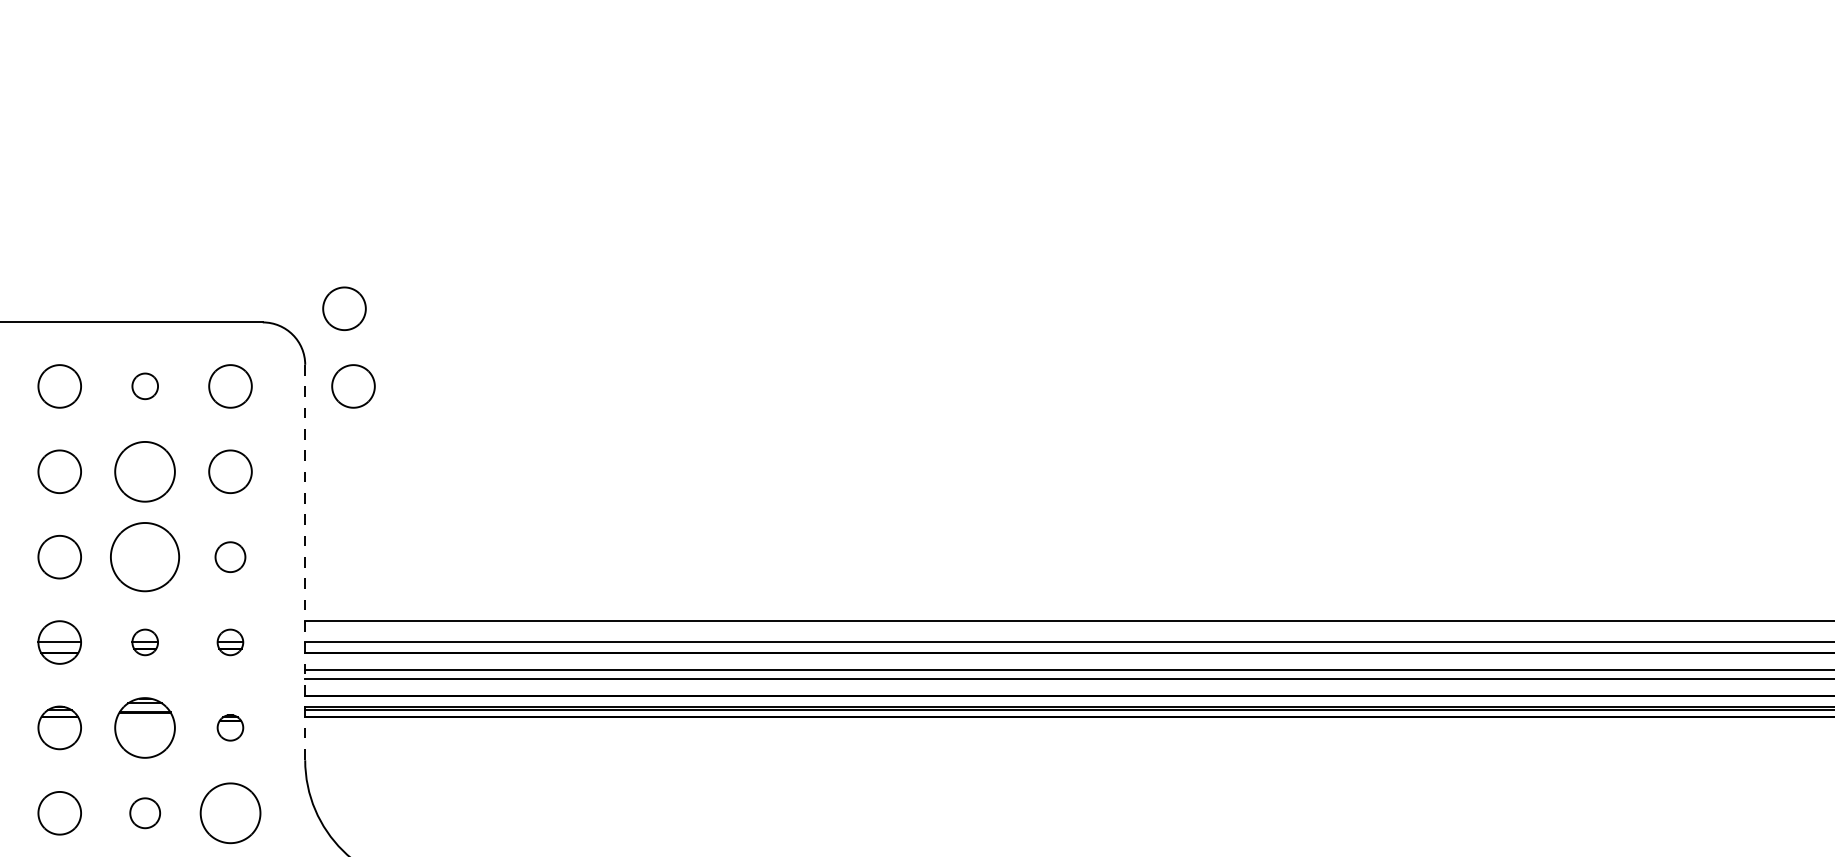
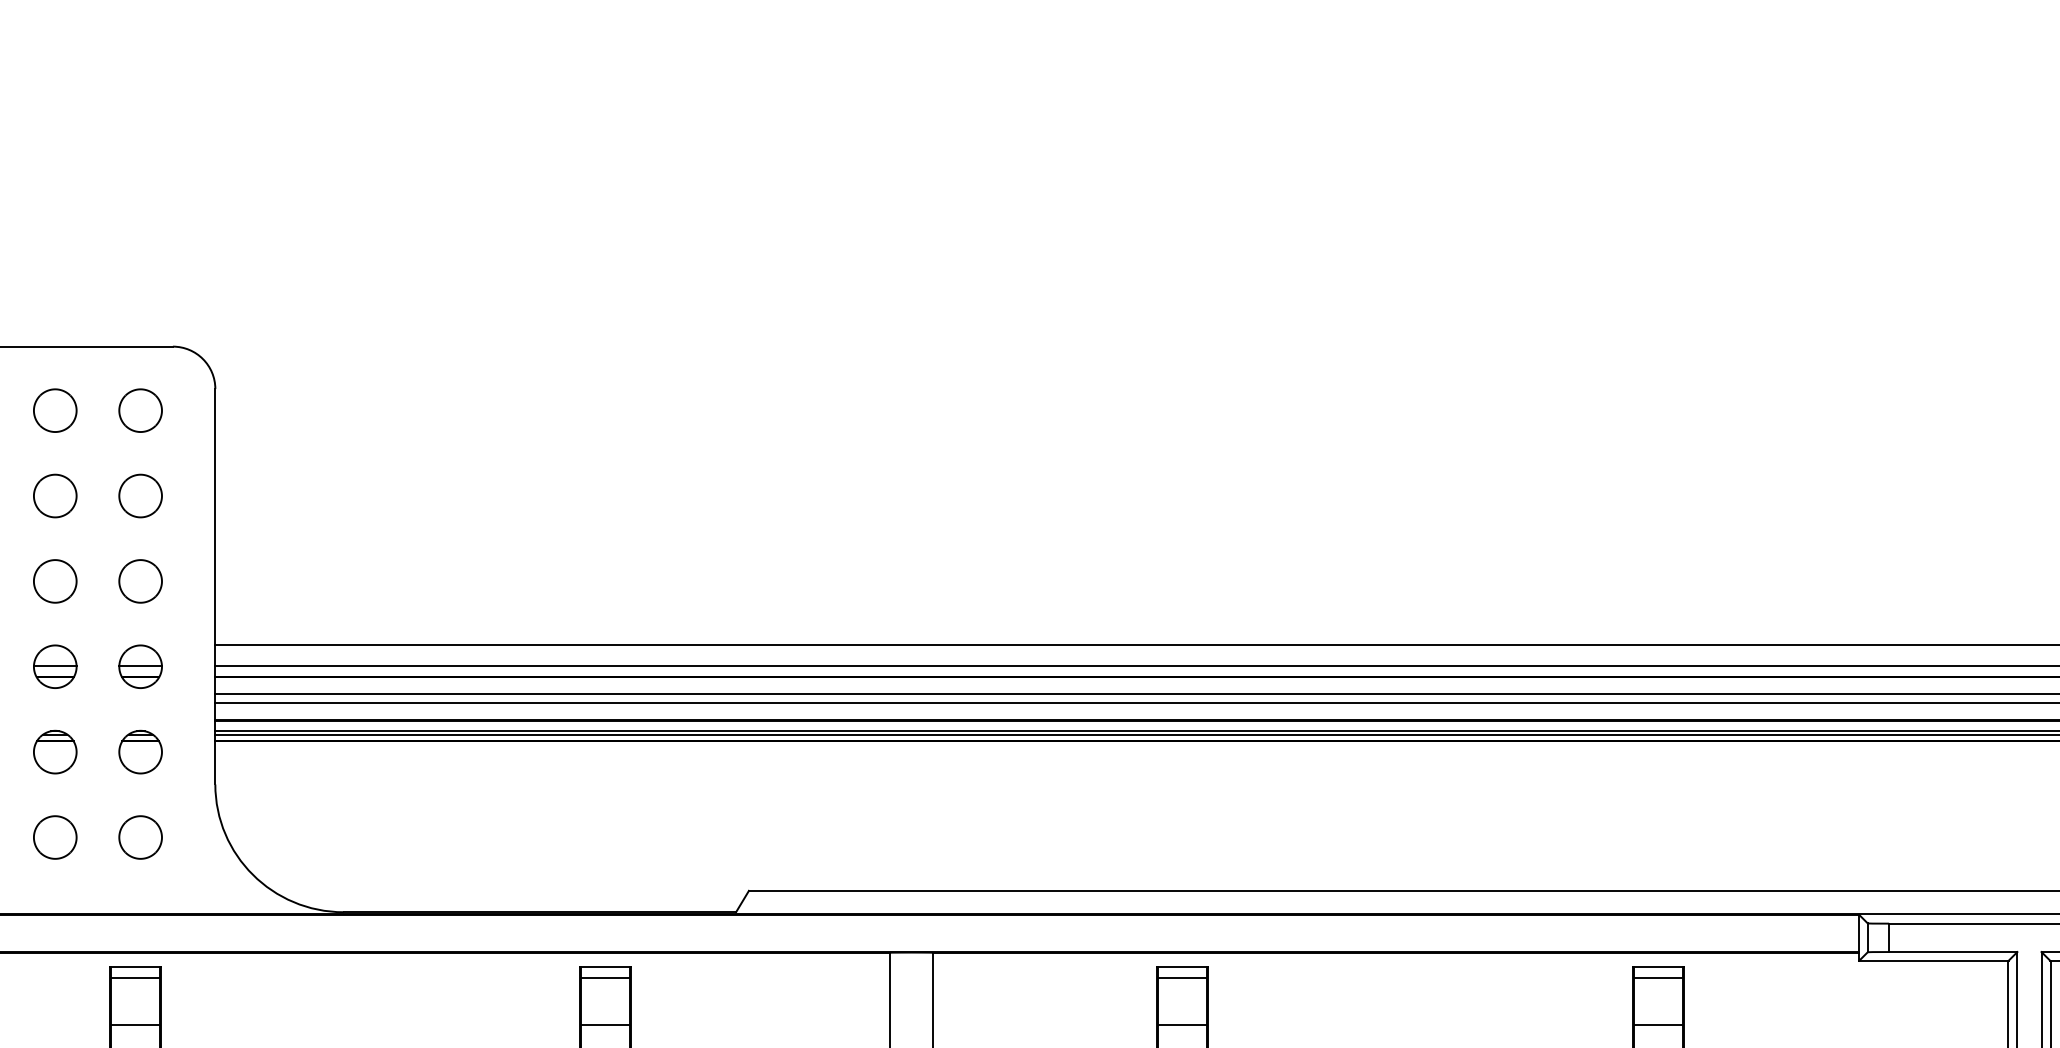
part: (344, 308) -> (254, 332), removed
part: (145, 386) -> (55, 410), size x1.67
part: (353, 386) -> (263, 410), removed
part: (145, 471) -> (55, 495), size x0.71
part: (145, 557) -> (55, 581), size x0.62
part: (230, 557) -> (140, 581), size x1.43
line: (305, 562) -> (215, 586), dashed -> solid
part: (145, 642) -> (55, 666), size x1.67
part: (230, 642) -> (140, 666), size x1.67
part: (145, 727) -> (55, 751), size x0.71
part: (230, 727) -> (140, 751), size x1.67
part: (145, 813) -> (55, 837), size x1.43
part: (230, 813) -> (140, 837), size x0.71

